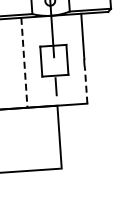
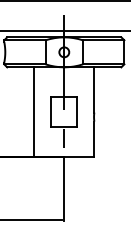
line: (24, 62) -> (34, 112), dashed -> solid
line: (86, 85) -> (94, 139), dashed -> solid

